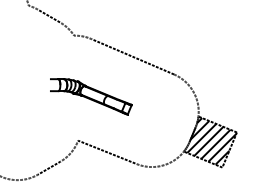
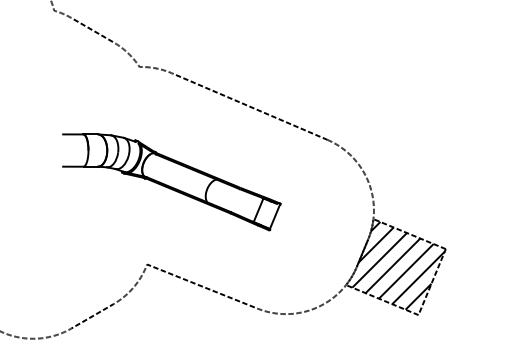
part: (91, 96) -> (172, 181), size x1.43

